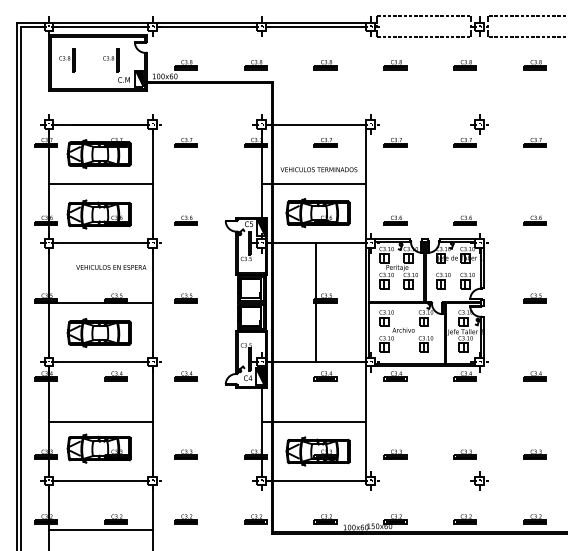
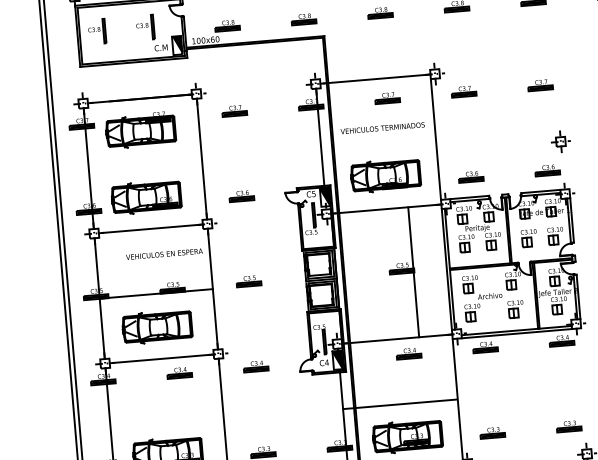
part: (479, 124) -> (560, 141), moved
line: (100, 184) -> (145, 164), removed
line: (312, 184) -> (377, 144), removed
line: (316, 302) -> (414, 271), moved
line: (100, 421) -> (166, 423), removed

